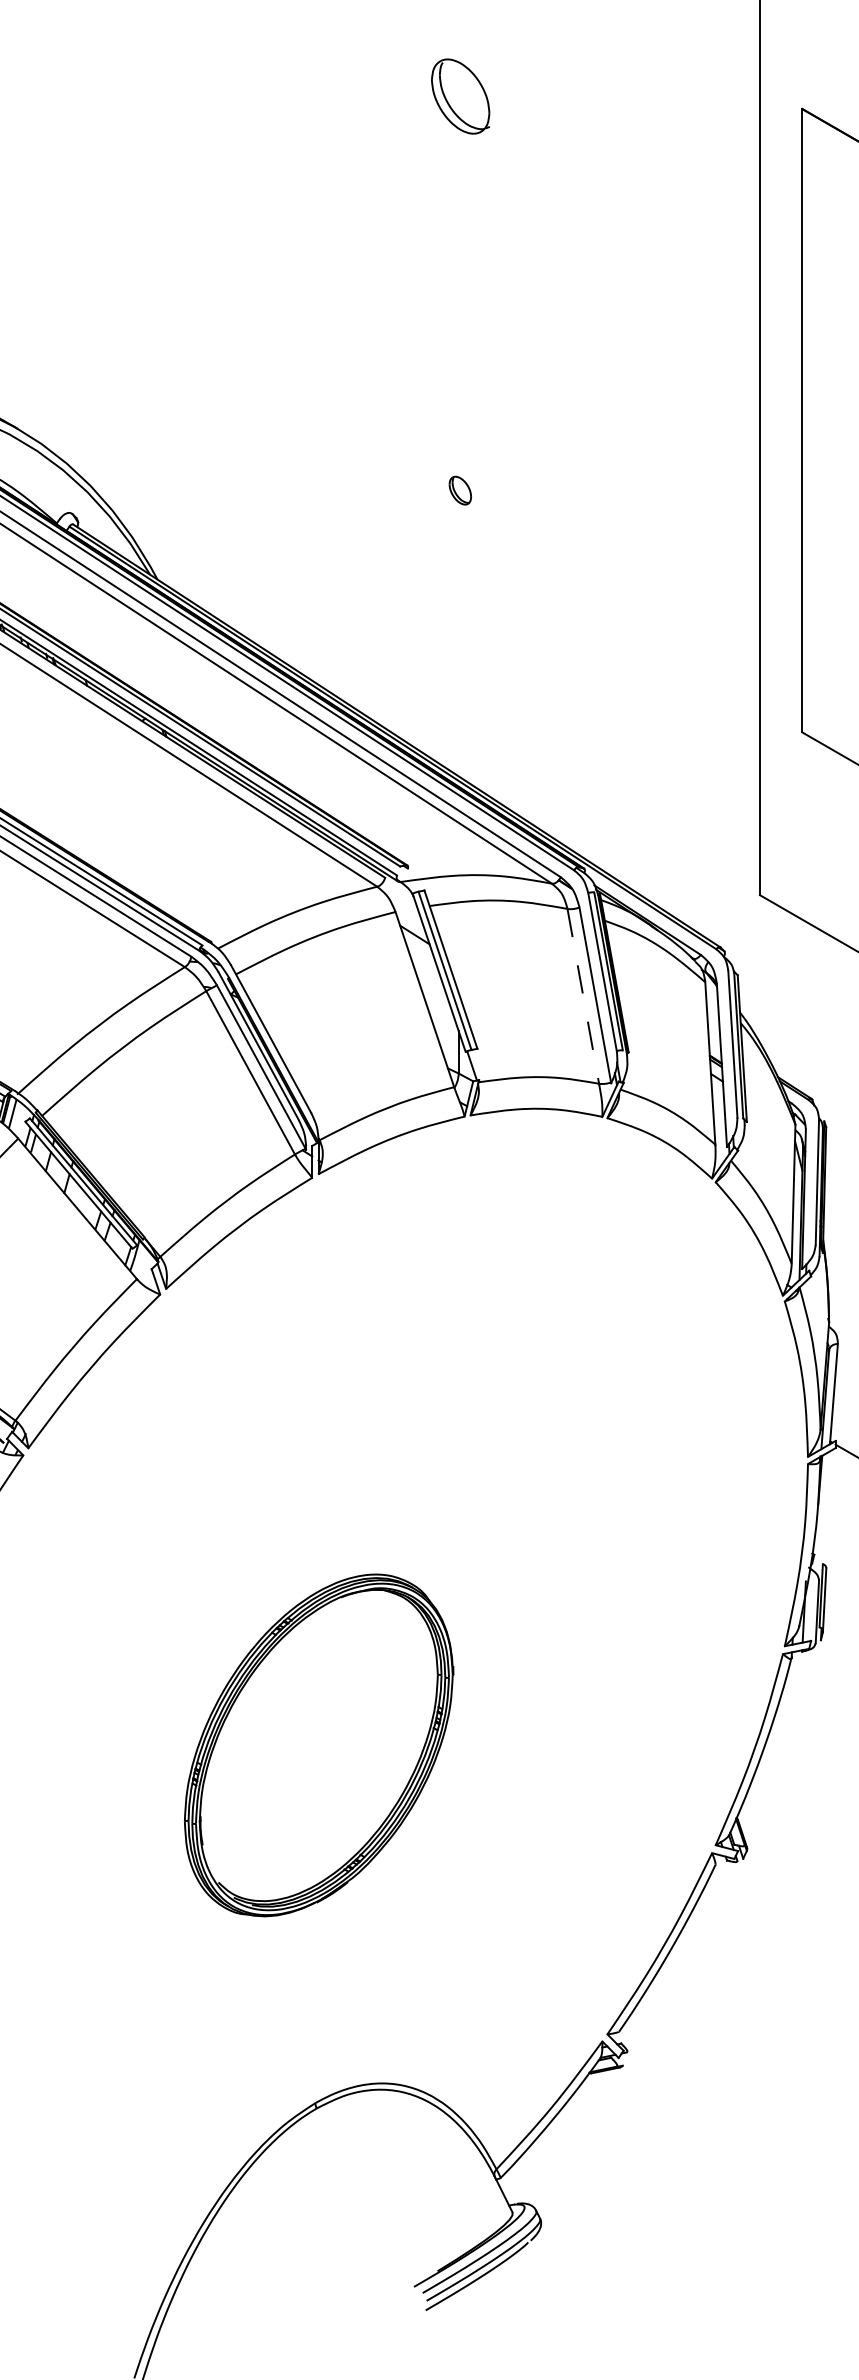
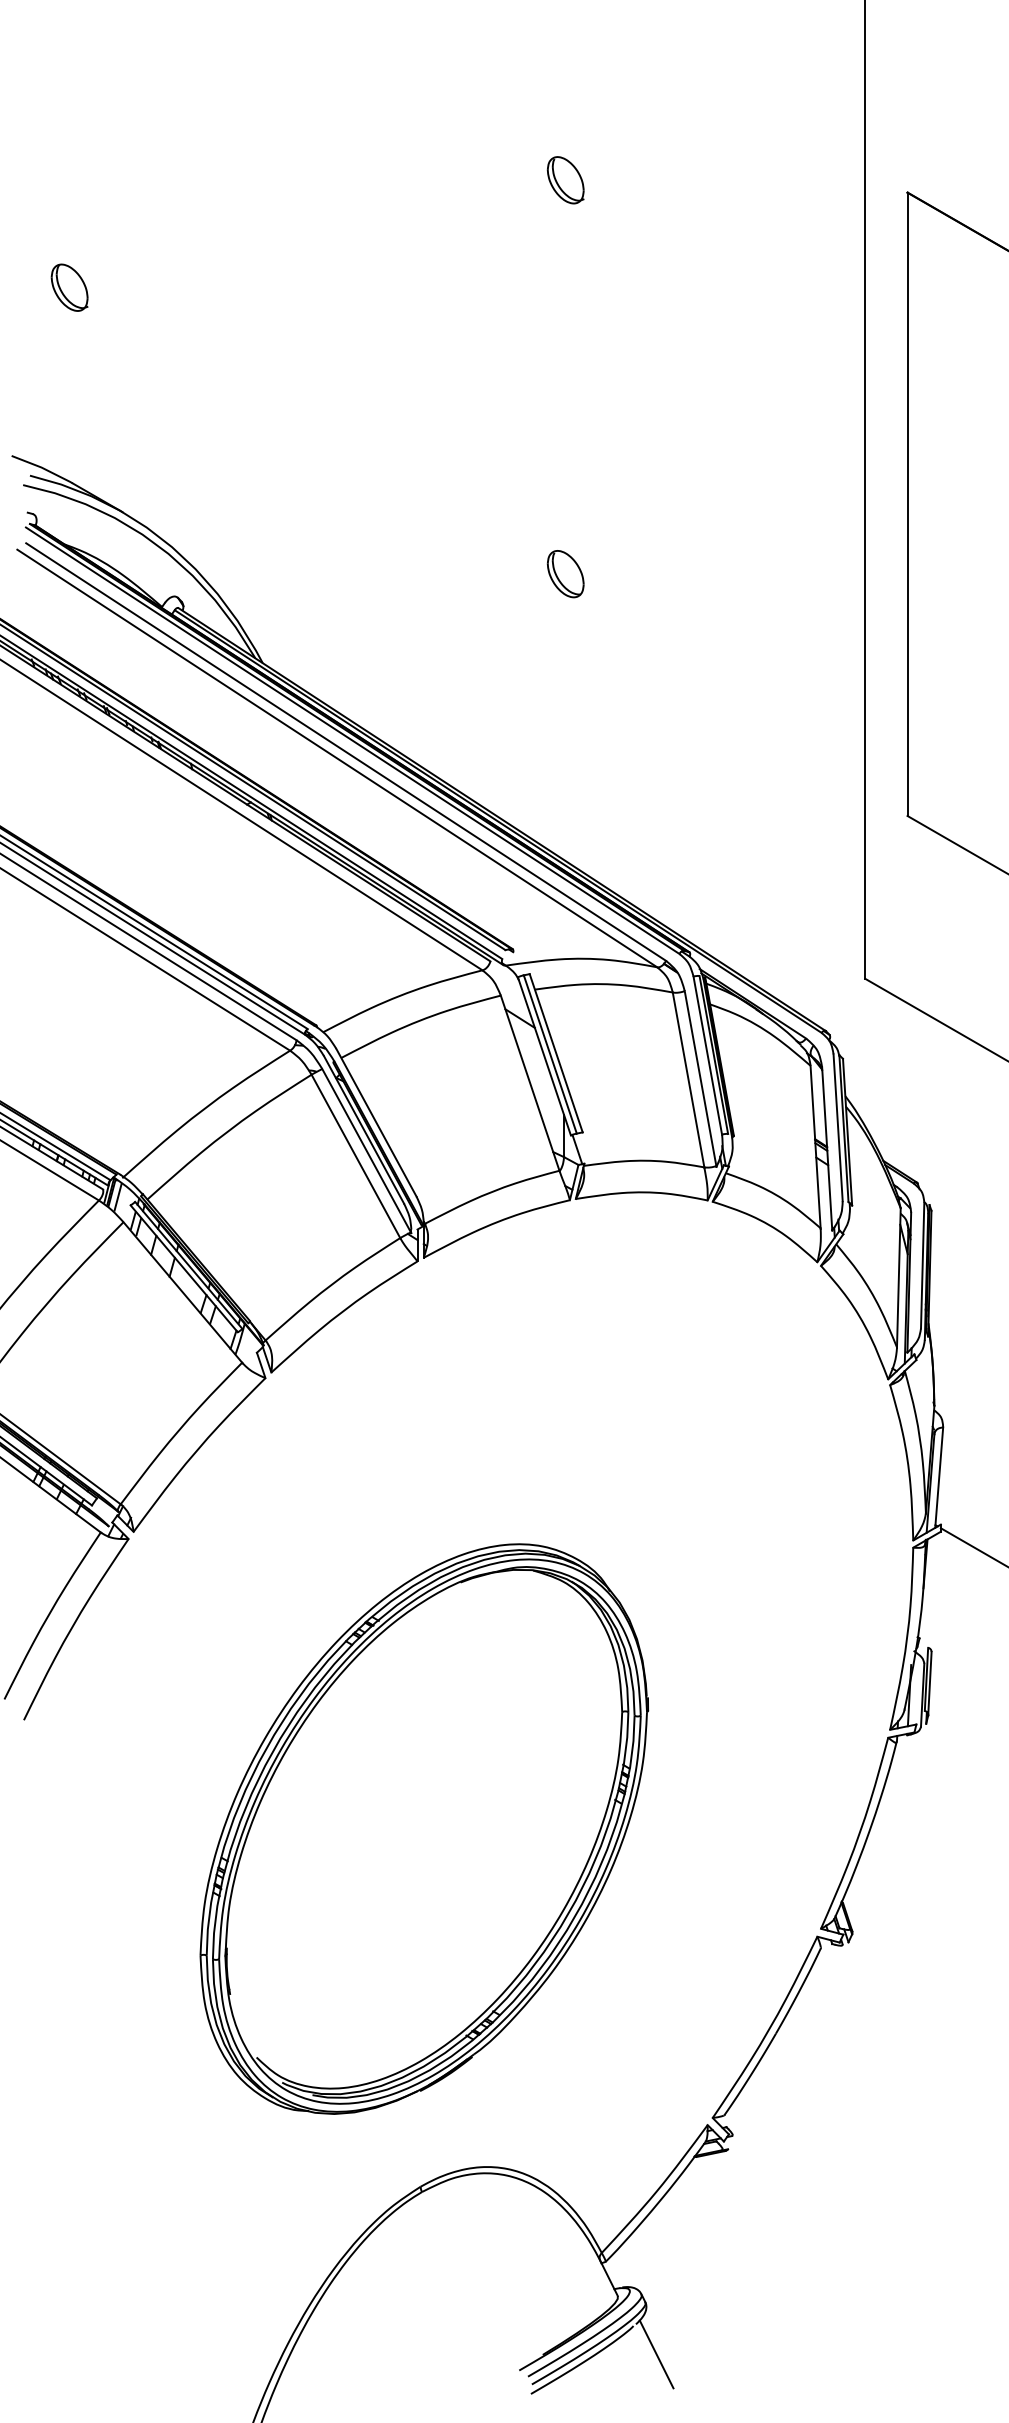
part: (460, 96) -> (565, 180), size x0.62
part: (460, 490) -> (565, 574), size x1.67
line: (583, 995) -> (688, 1079), dashed -> solid
part: (319, 1744) -> (424, 1828), size x1.67
line: (551, 2270) -> (656, 2354), added

